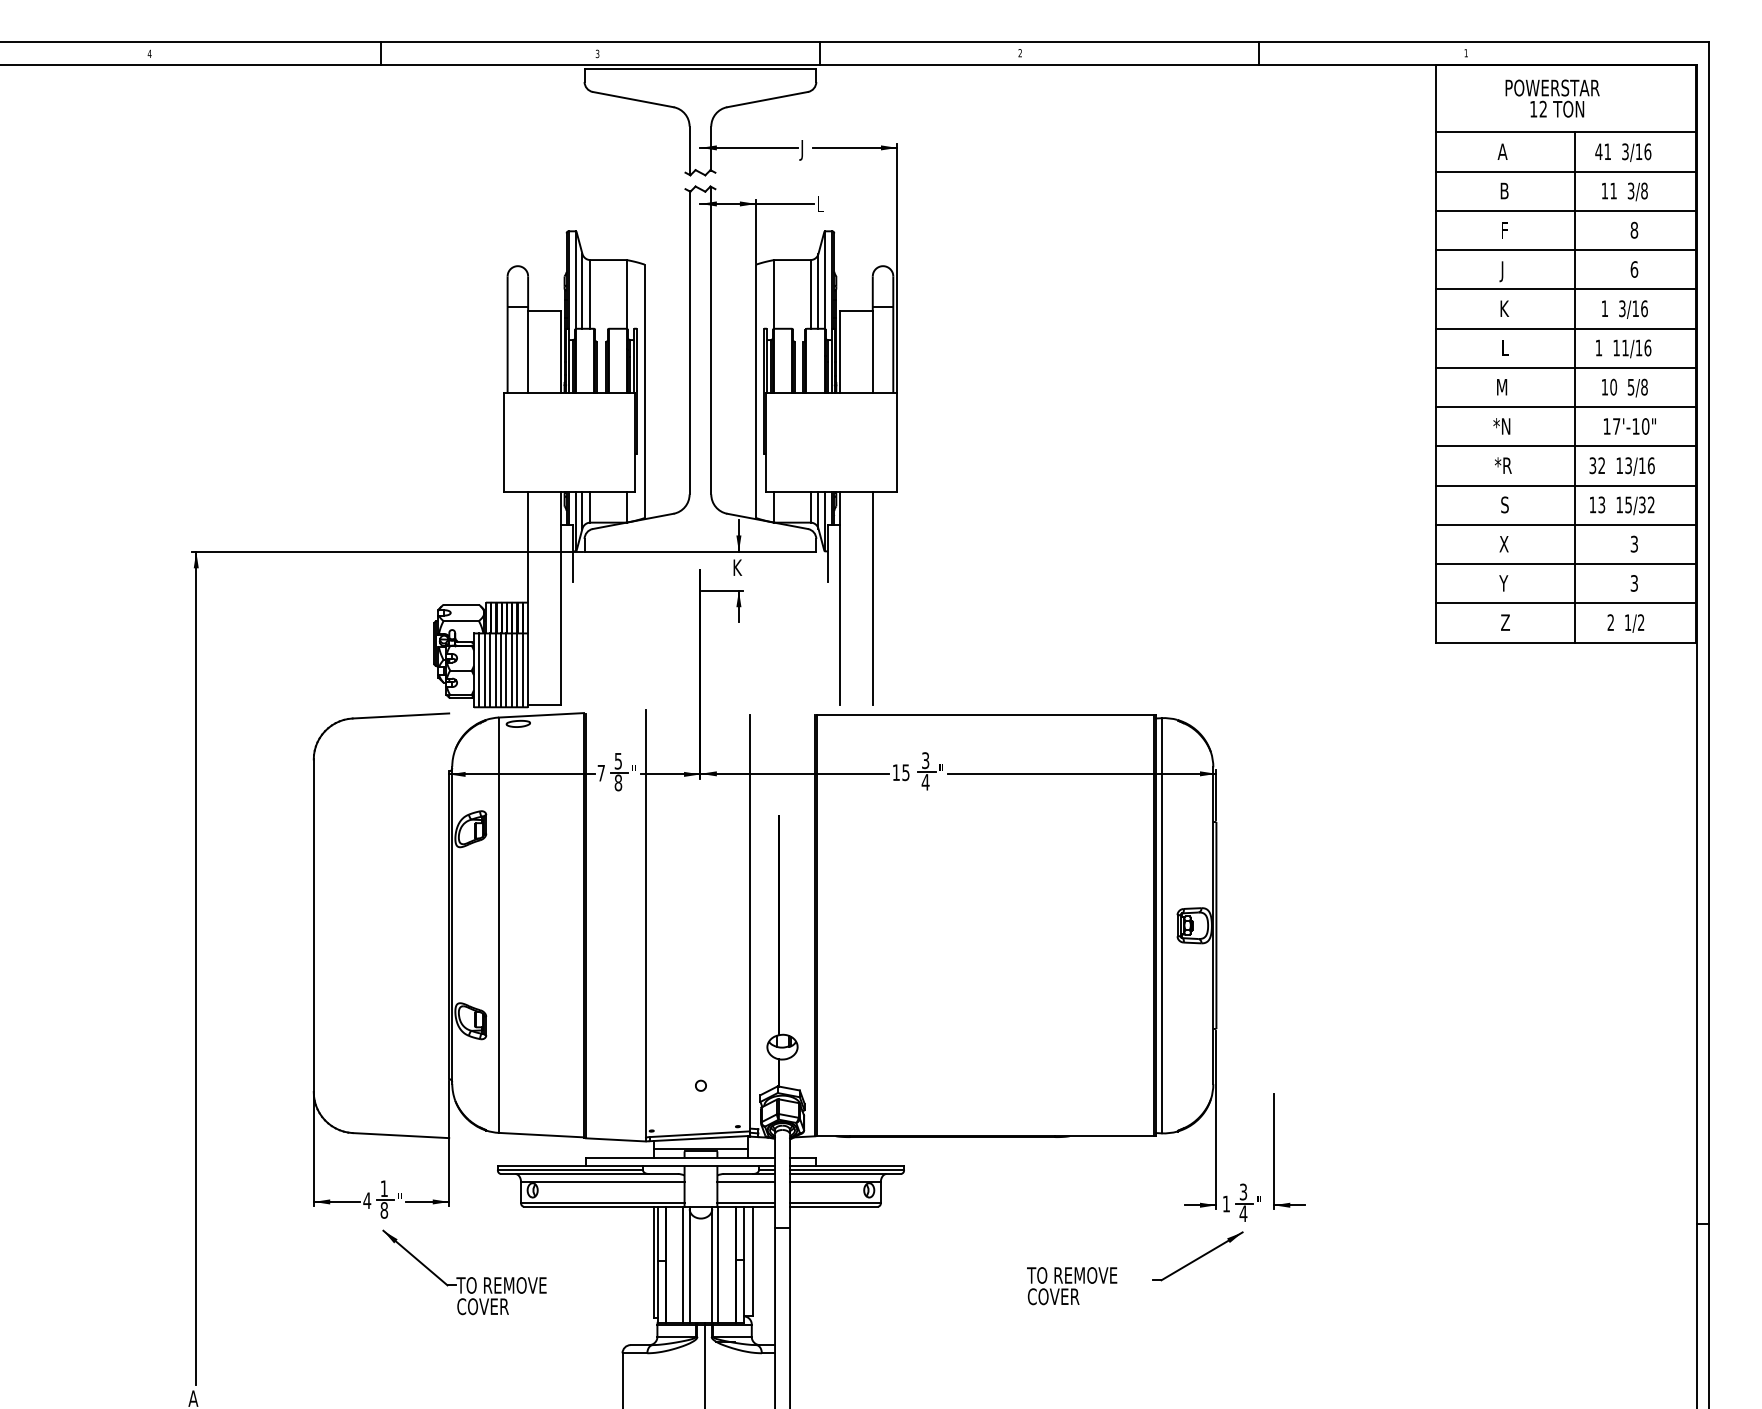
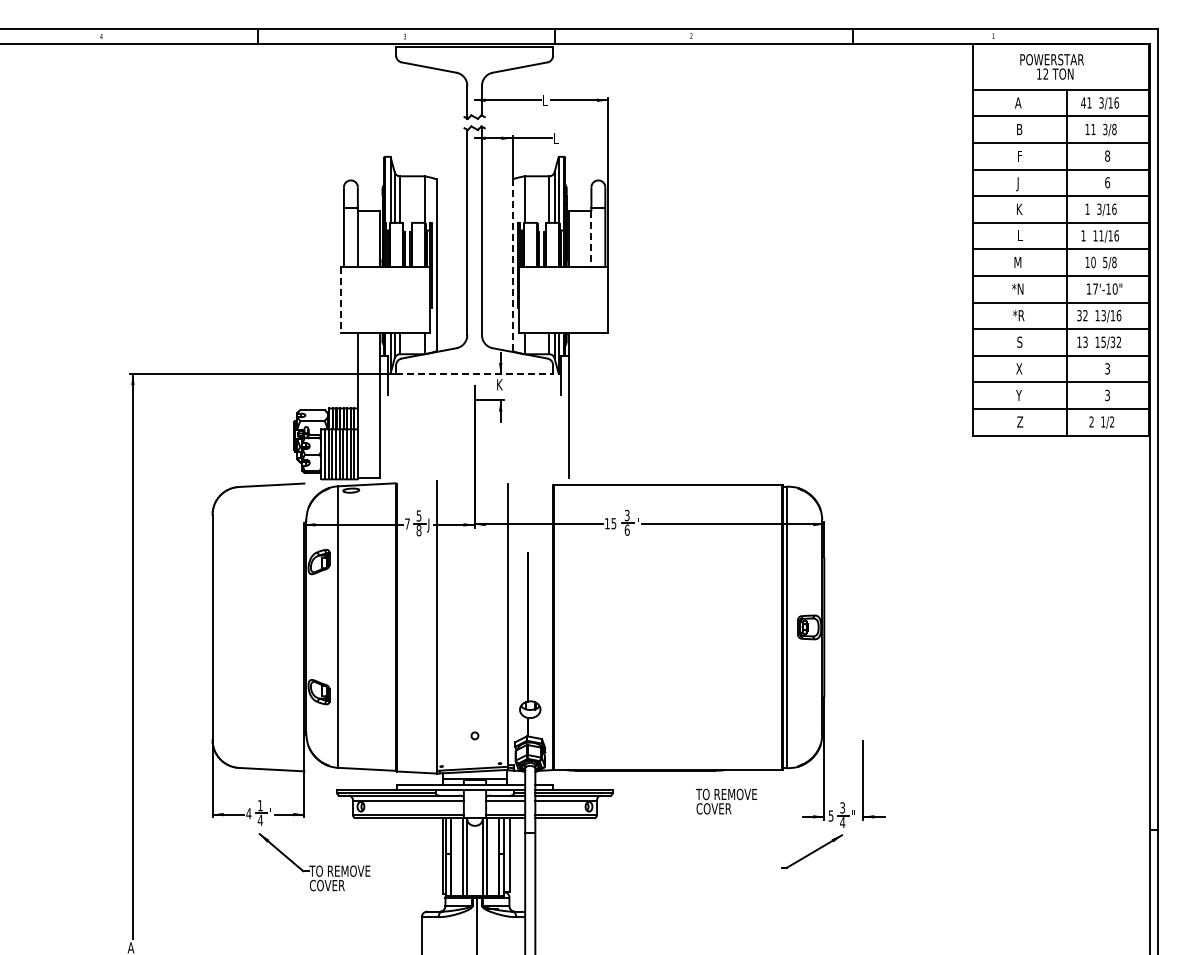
text: (803, 149) -> (544, 101), J -> L
line: (872, 351) -> (591, 238), solid -> dashed
line: (756, 391) -> (512, 265), solid -> dashed
line: (503, 443) -> (341, 300), solid -> dashed
line: (700, 552) -> (474, 374), solid -> dashed
line: (872, 598) -> (591, 405), removed
text: (632, 775) -> (428, 525), " -> J
text: (924, 781) -> (626, 529), 4 -> 6
text: (1225, 1203) -> (830, 815), 1 -> 5
text: (384, 1210) -> (260, 820), 8 -> 4
text: (1072, 1285) -> (726, 801), moved

